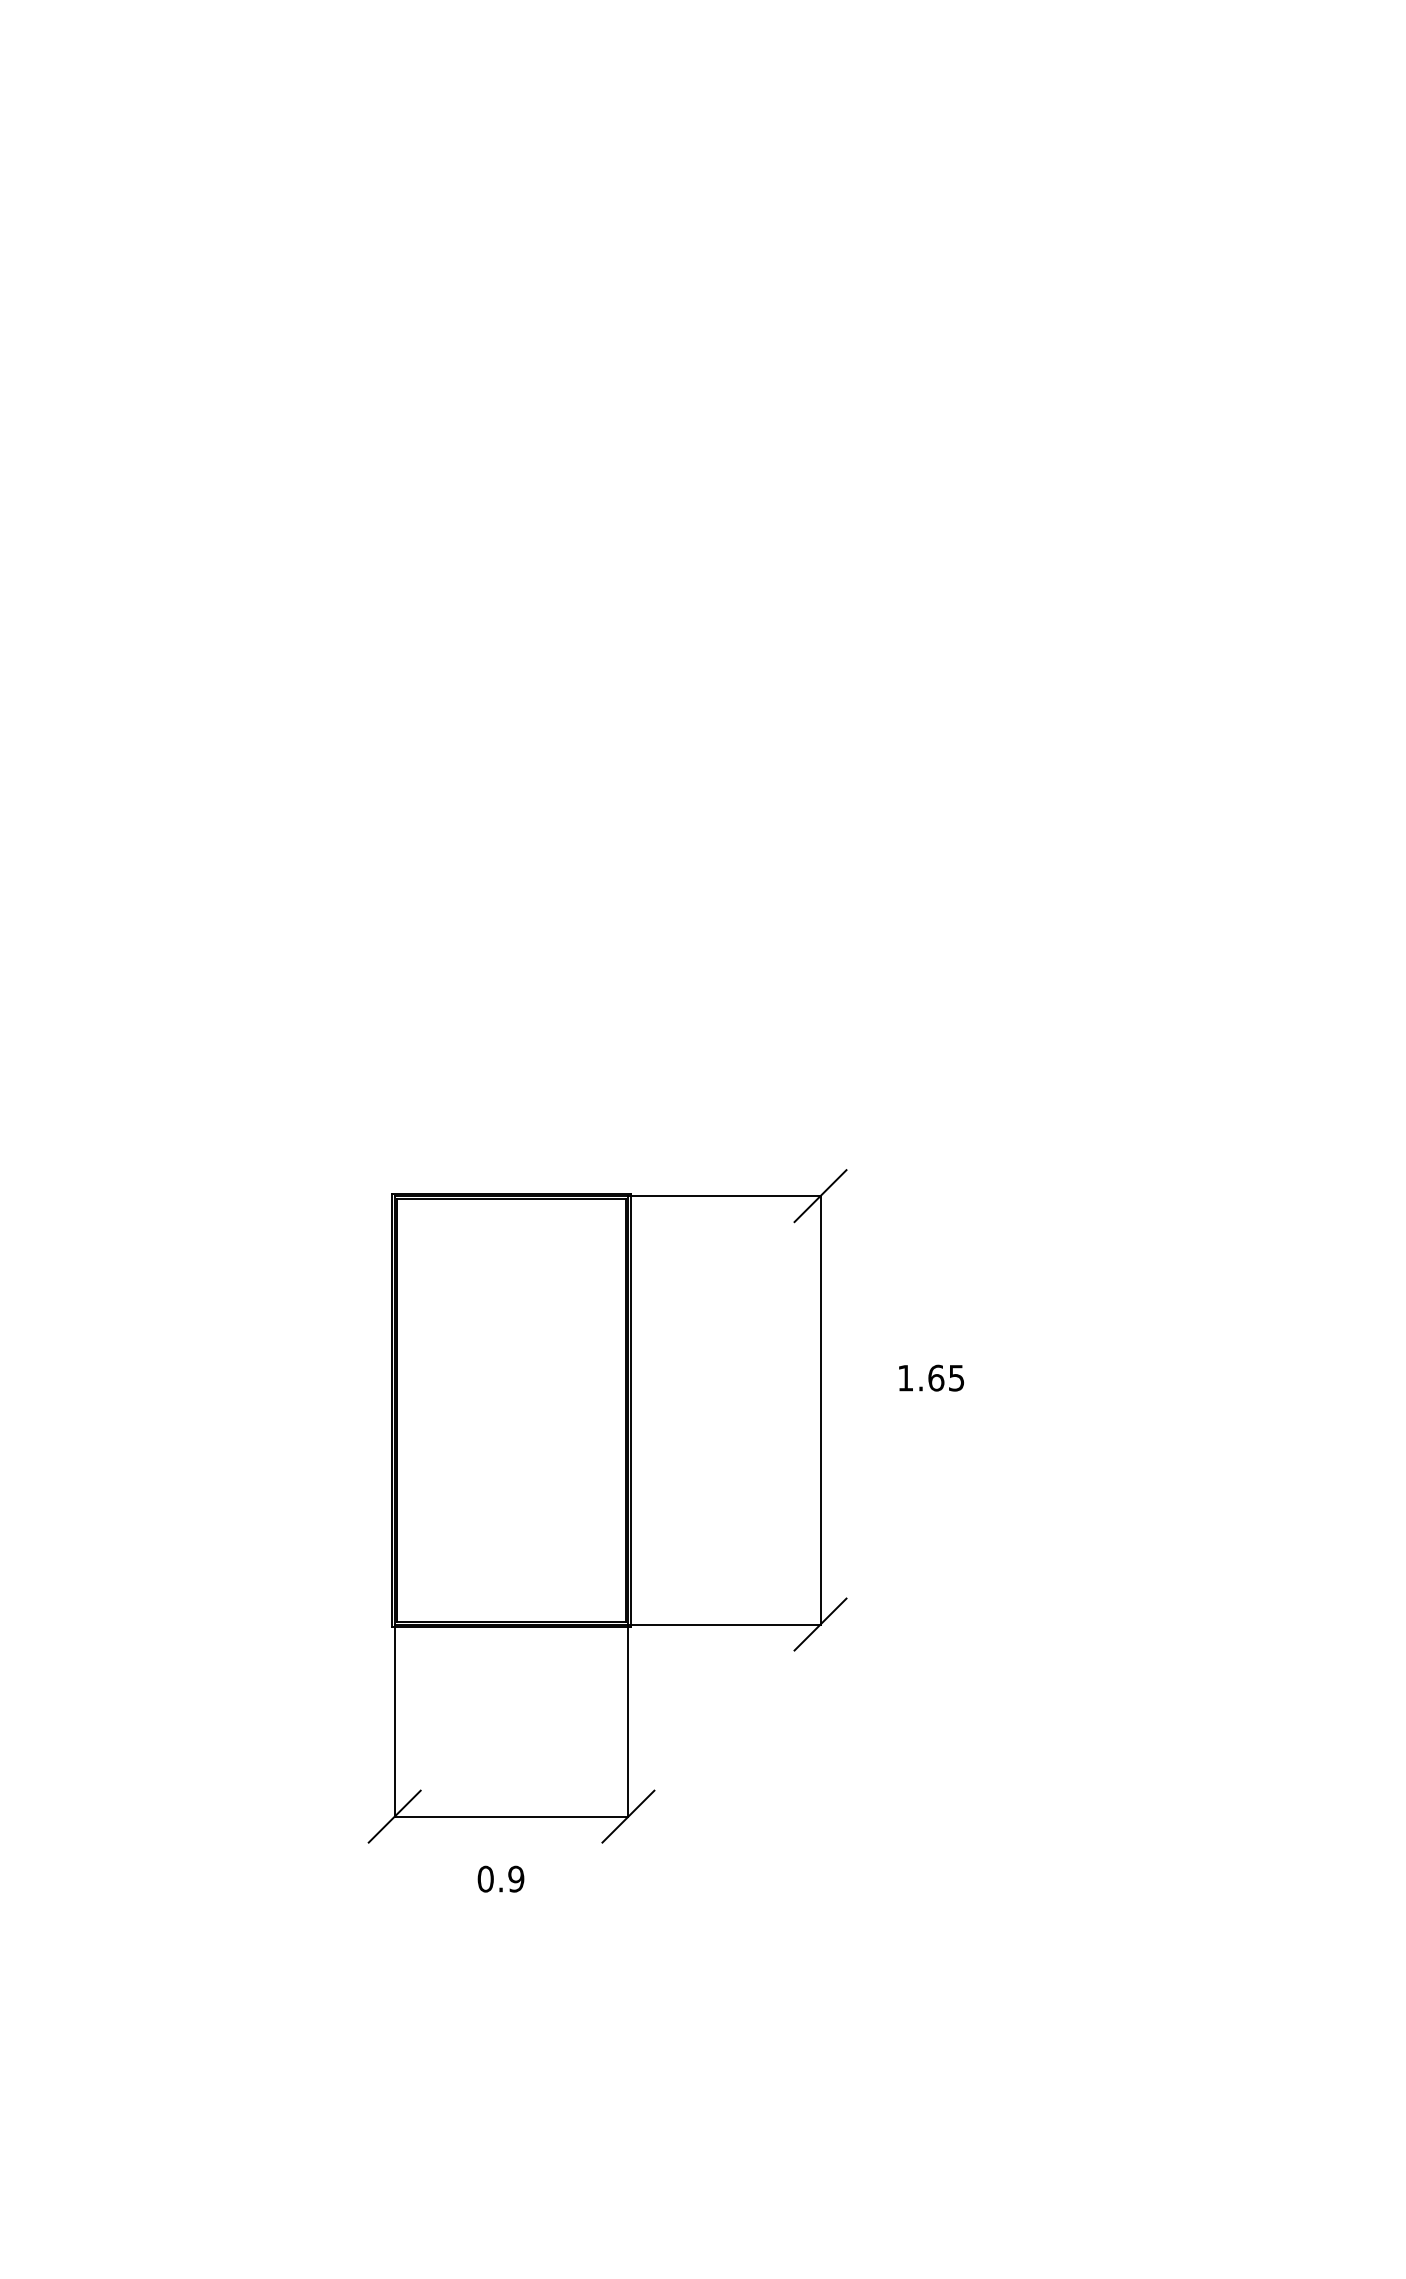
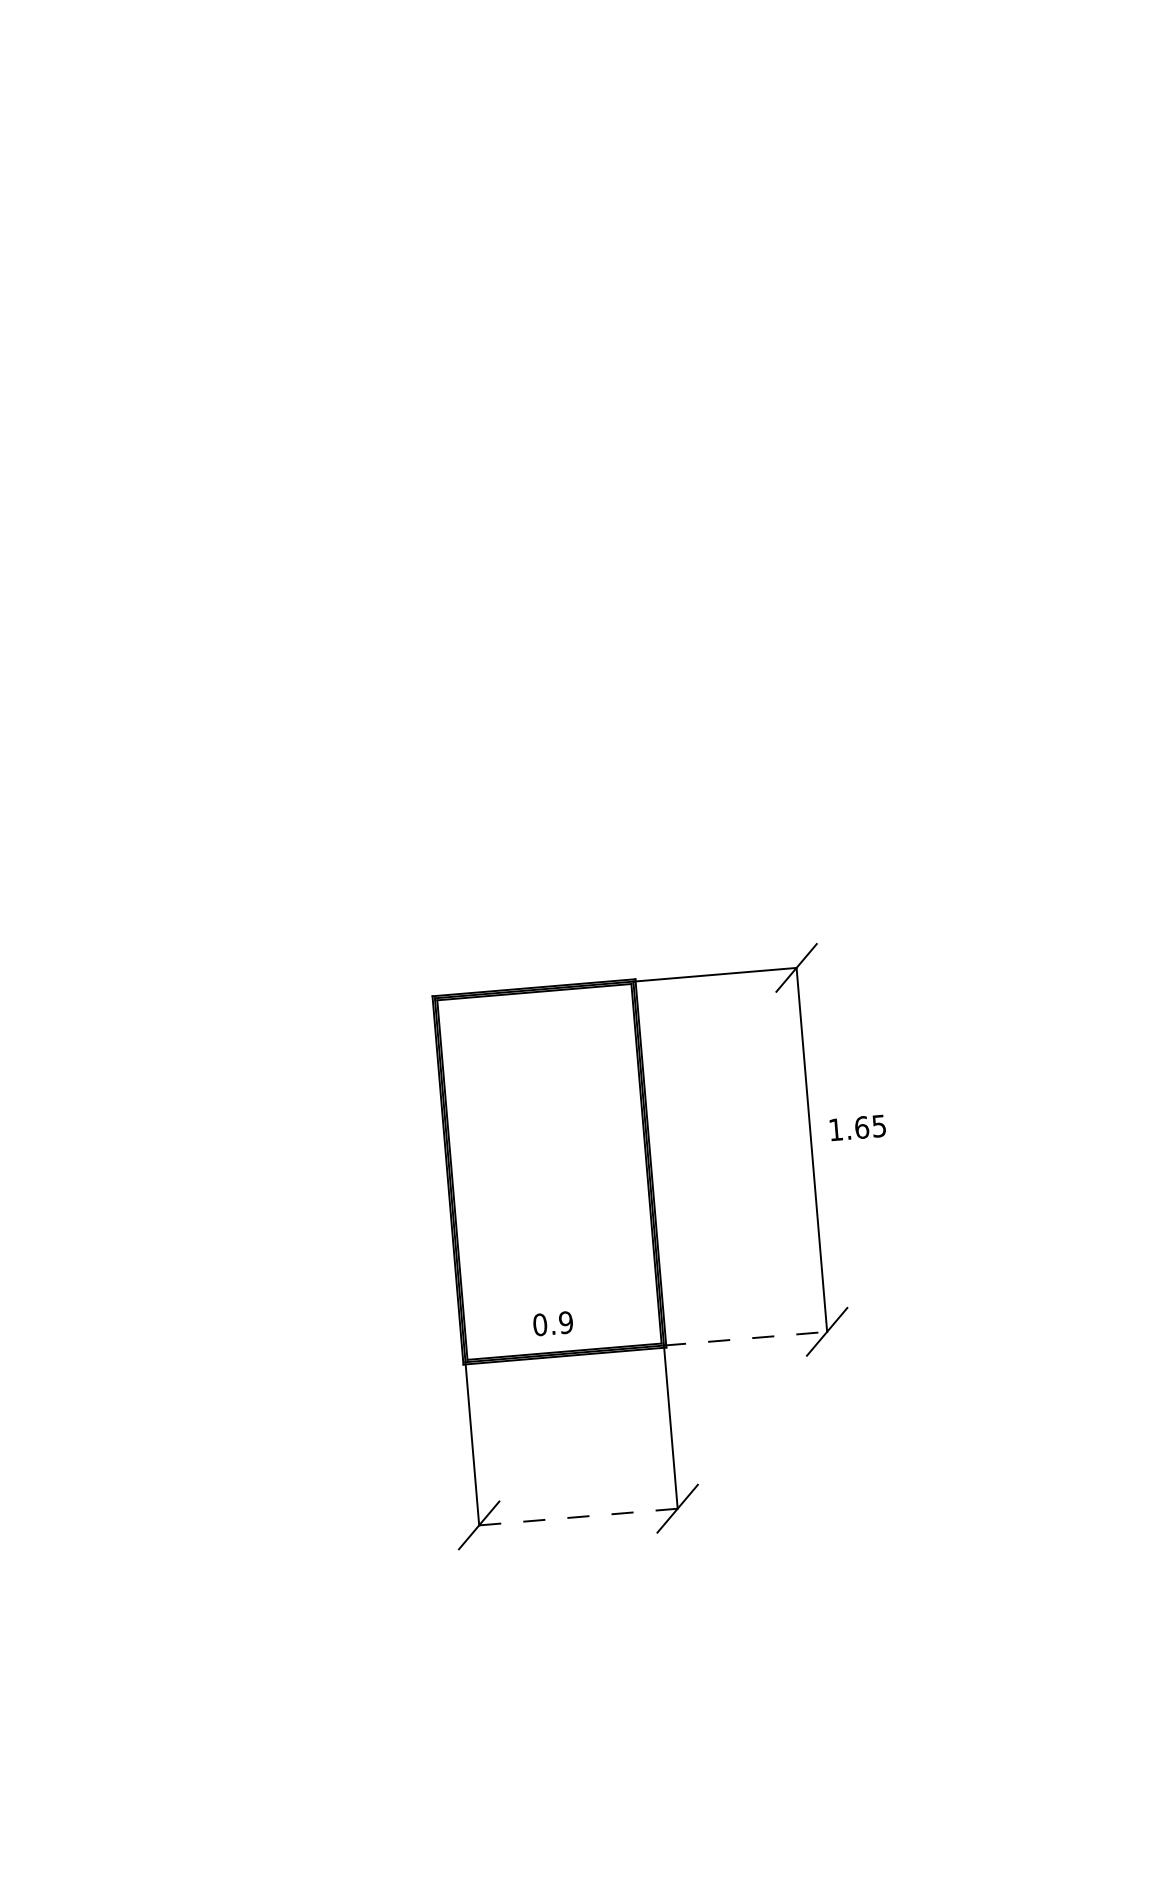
text: (931, 1377) -> (857, 1127), moved
line: (724, 1624) -> (745, 1338), solid -> dashed
line: (511, 1816) -> (578, 1516), solid -> dashed
text: (500, 1878) -> (552, 1323), moved

